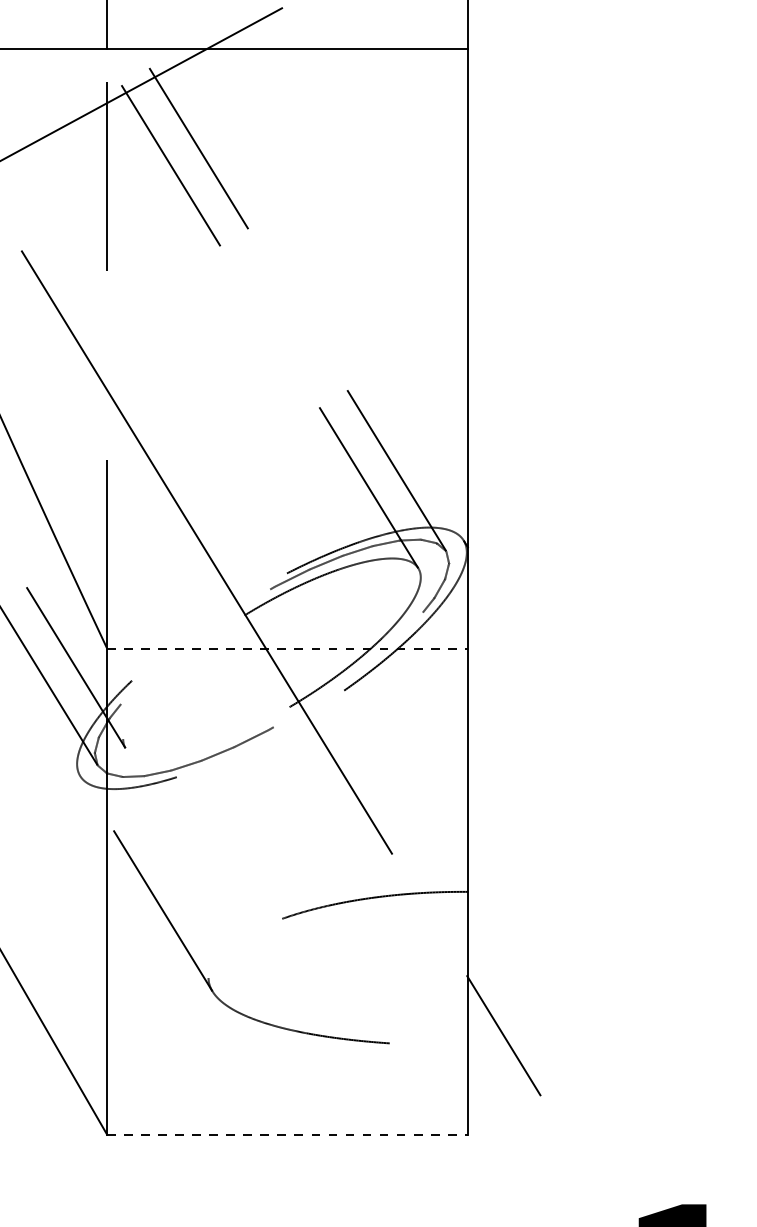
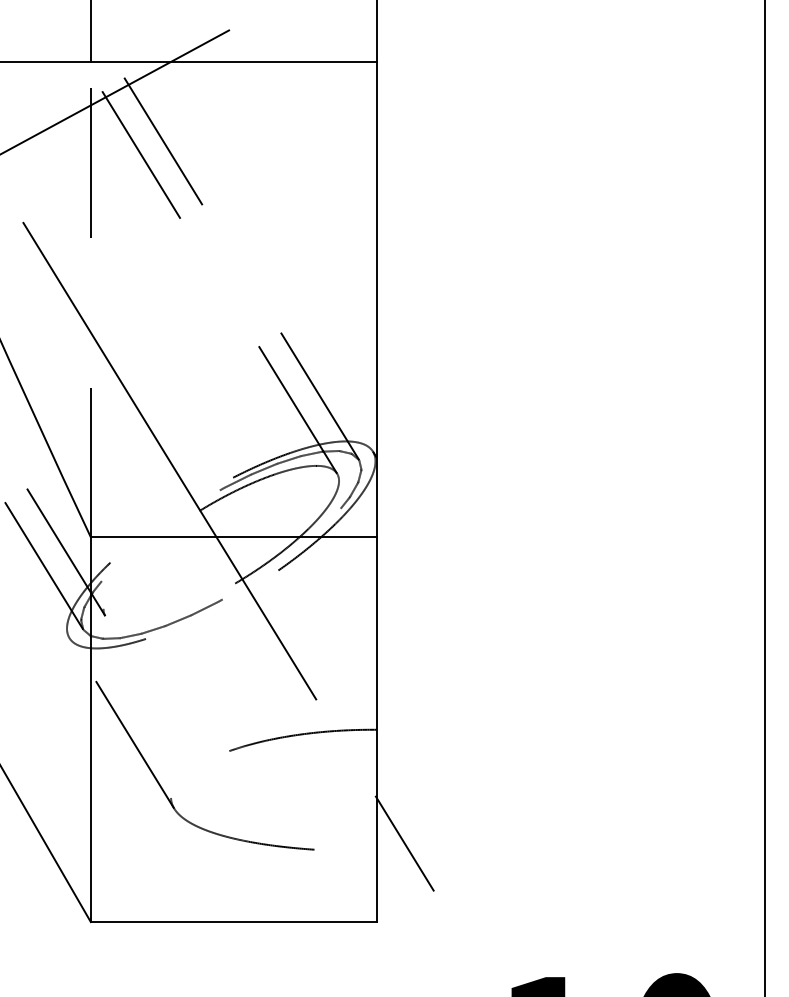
line: (287, 648) -> (233, 537), dashed -> solid
line: (287, 1135) -> (233, 922), dashed -> solid

